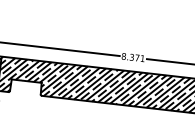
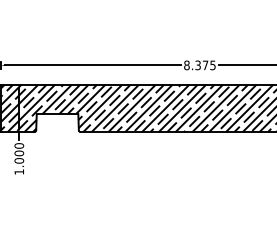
text: (142, 58) -> (212, 65), 8.371 -> 8.375

